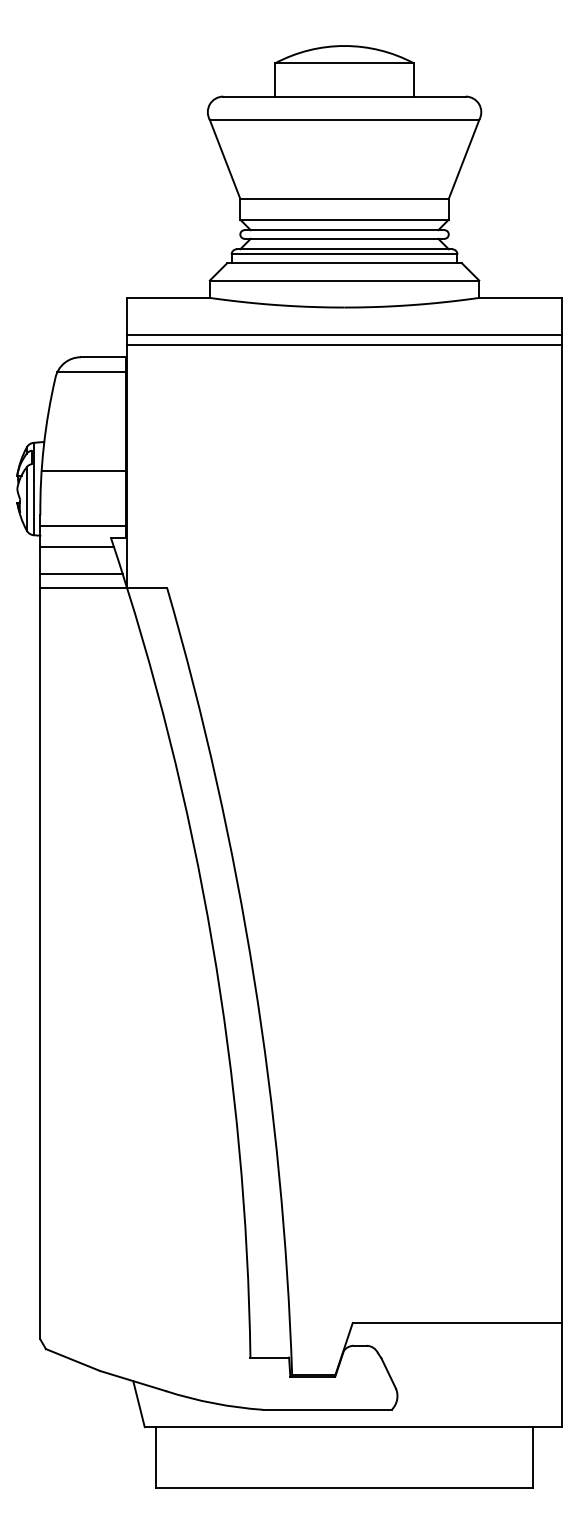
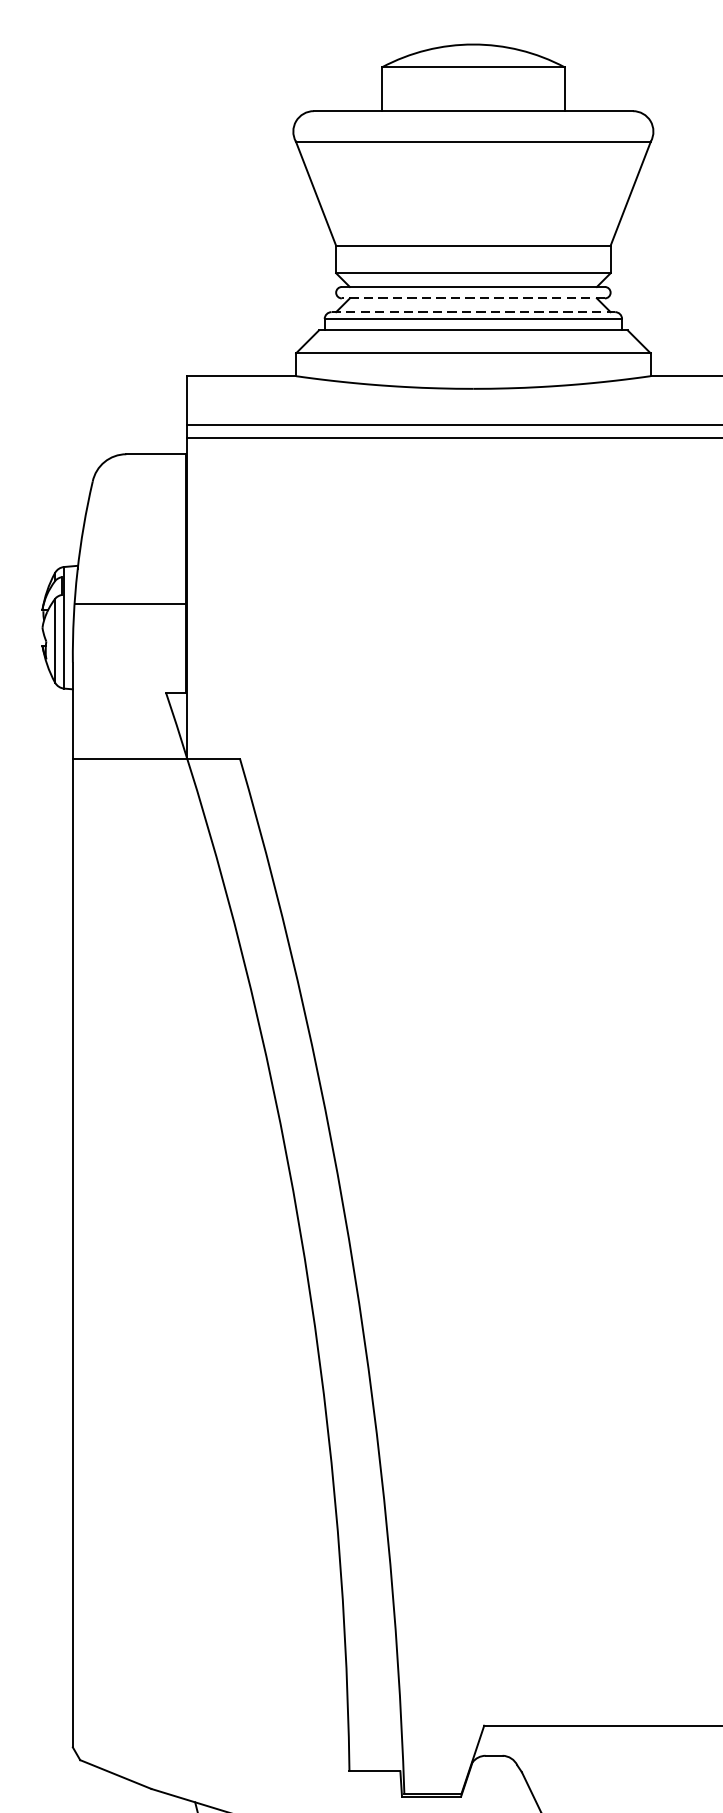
line: (344, 238) -> (473, 297), solid -> dashed
line: (344, 249) -> (473, 312), solid -> dashed
line: (91, 372) -> (140, 474), removed
line: (83, 526) -> (129, 677), removed
line: (76, 546) -> (120, 703), removed
line: (81, 573) -> (127, 739), removed

